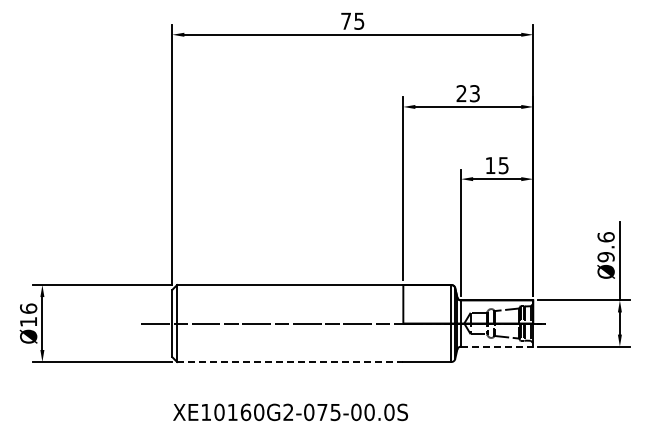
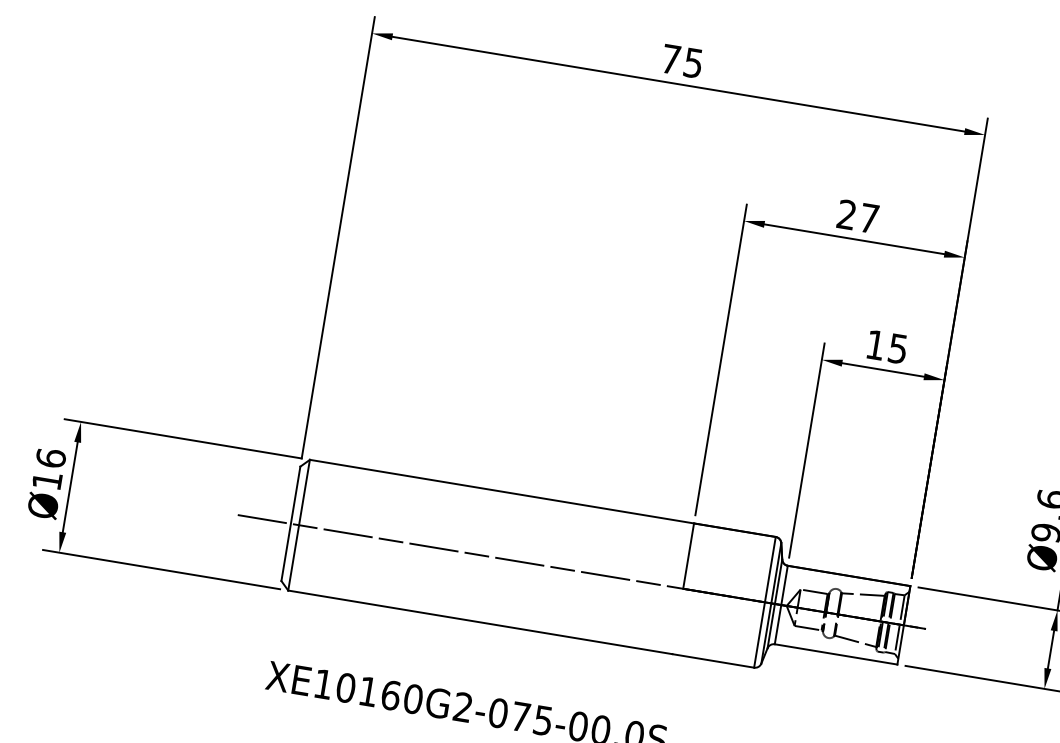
text: (474, 93) -> (868, 218), 23 -> 27
line: (497, 346) -> (836, 654), dashed -> solid
line: (290, 362) -> (480, 623), dashed -> solid

